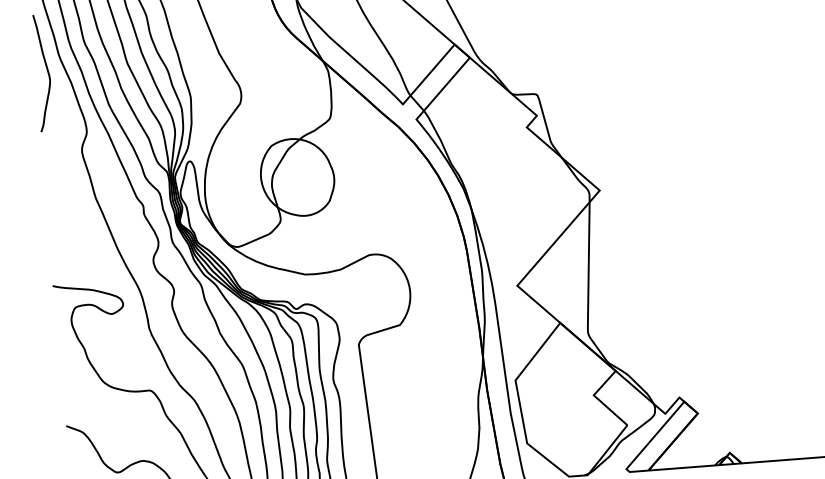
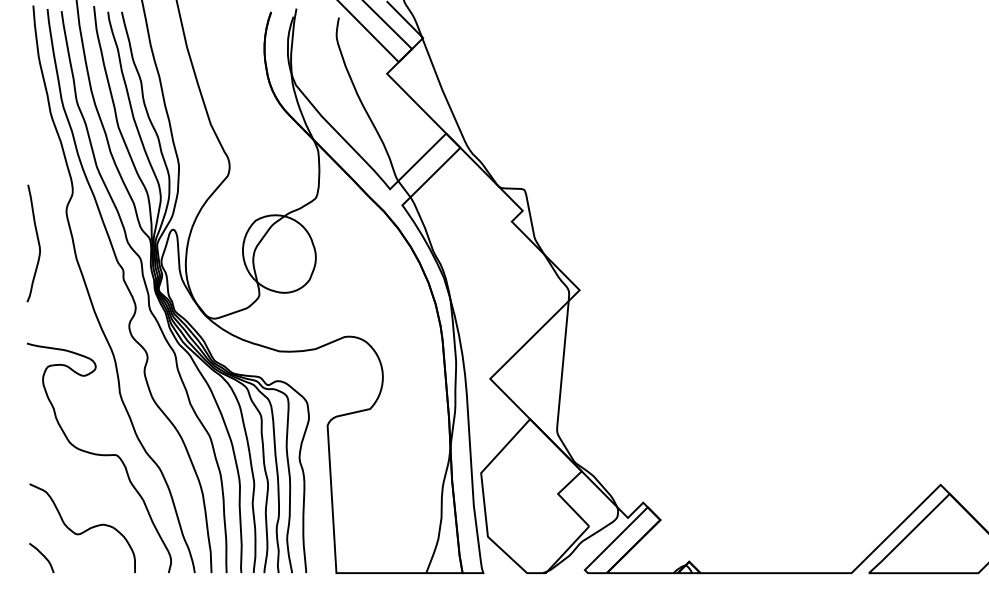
curve: (46, 70) -> (37, 241), moved

